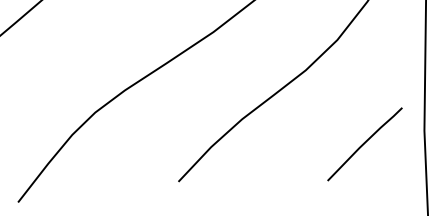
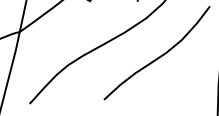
line: (364, 143) -> (190, 88), removed

